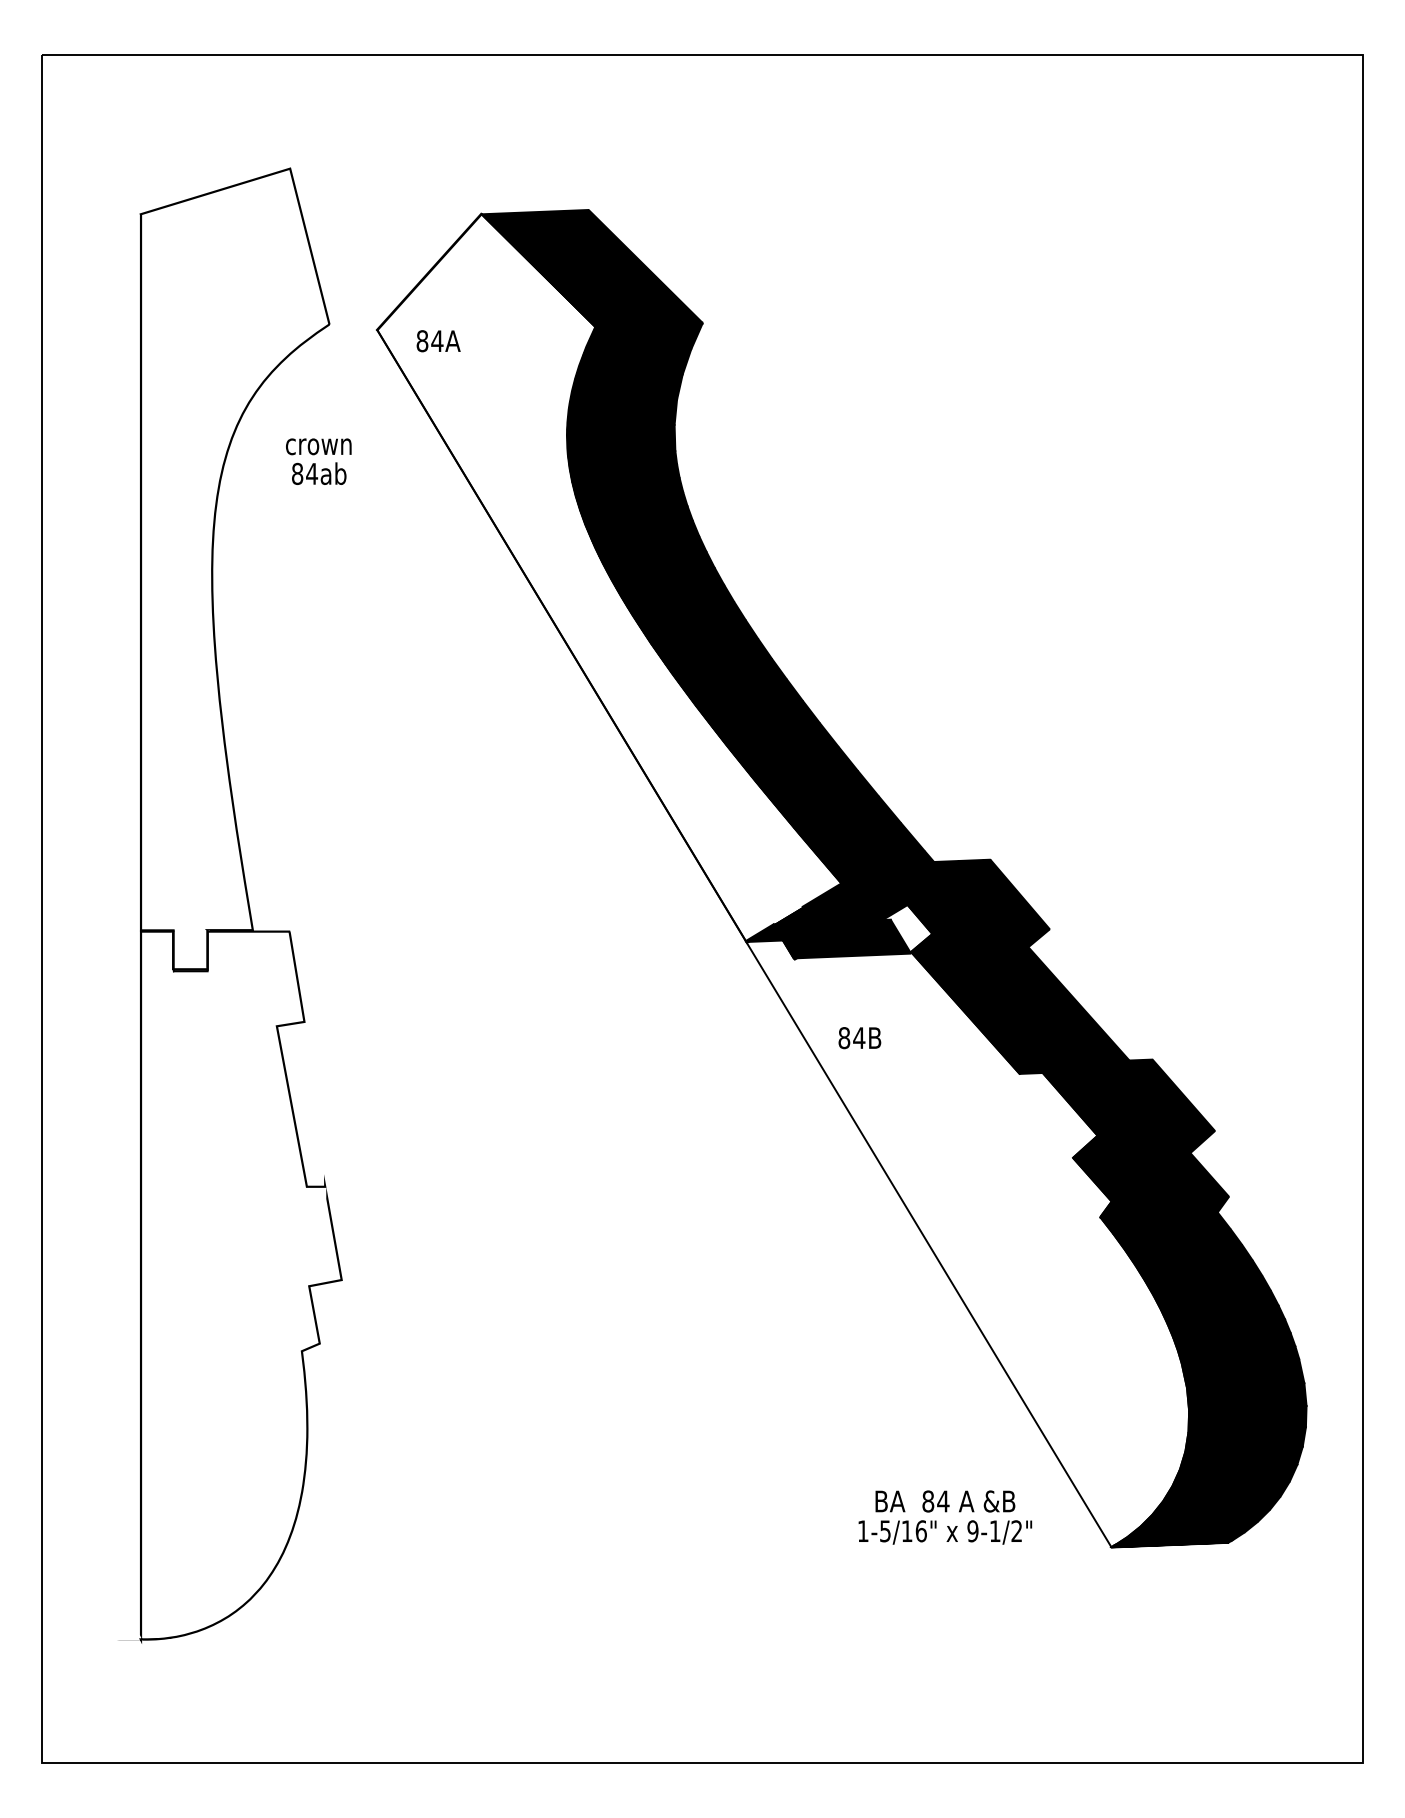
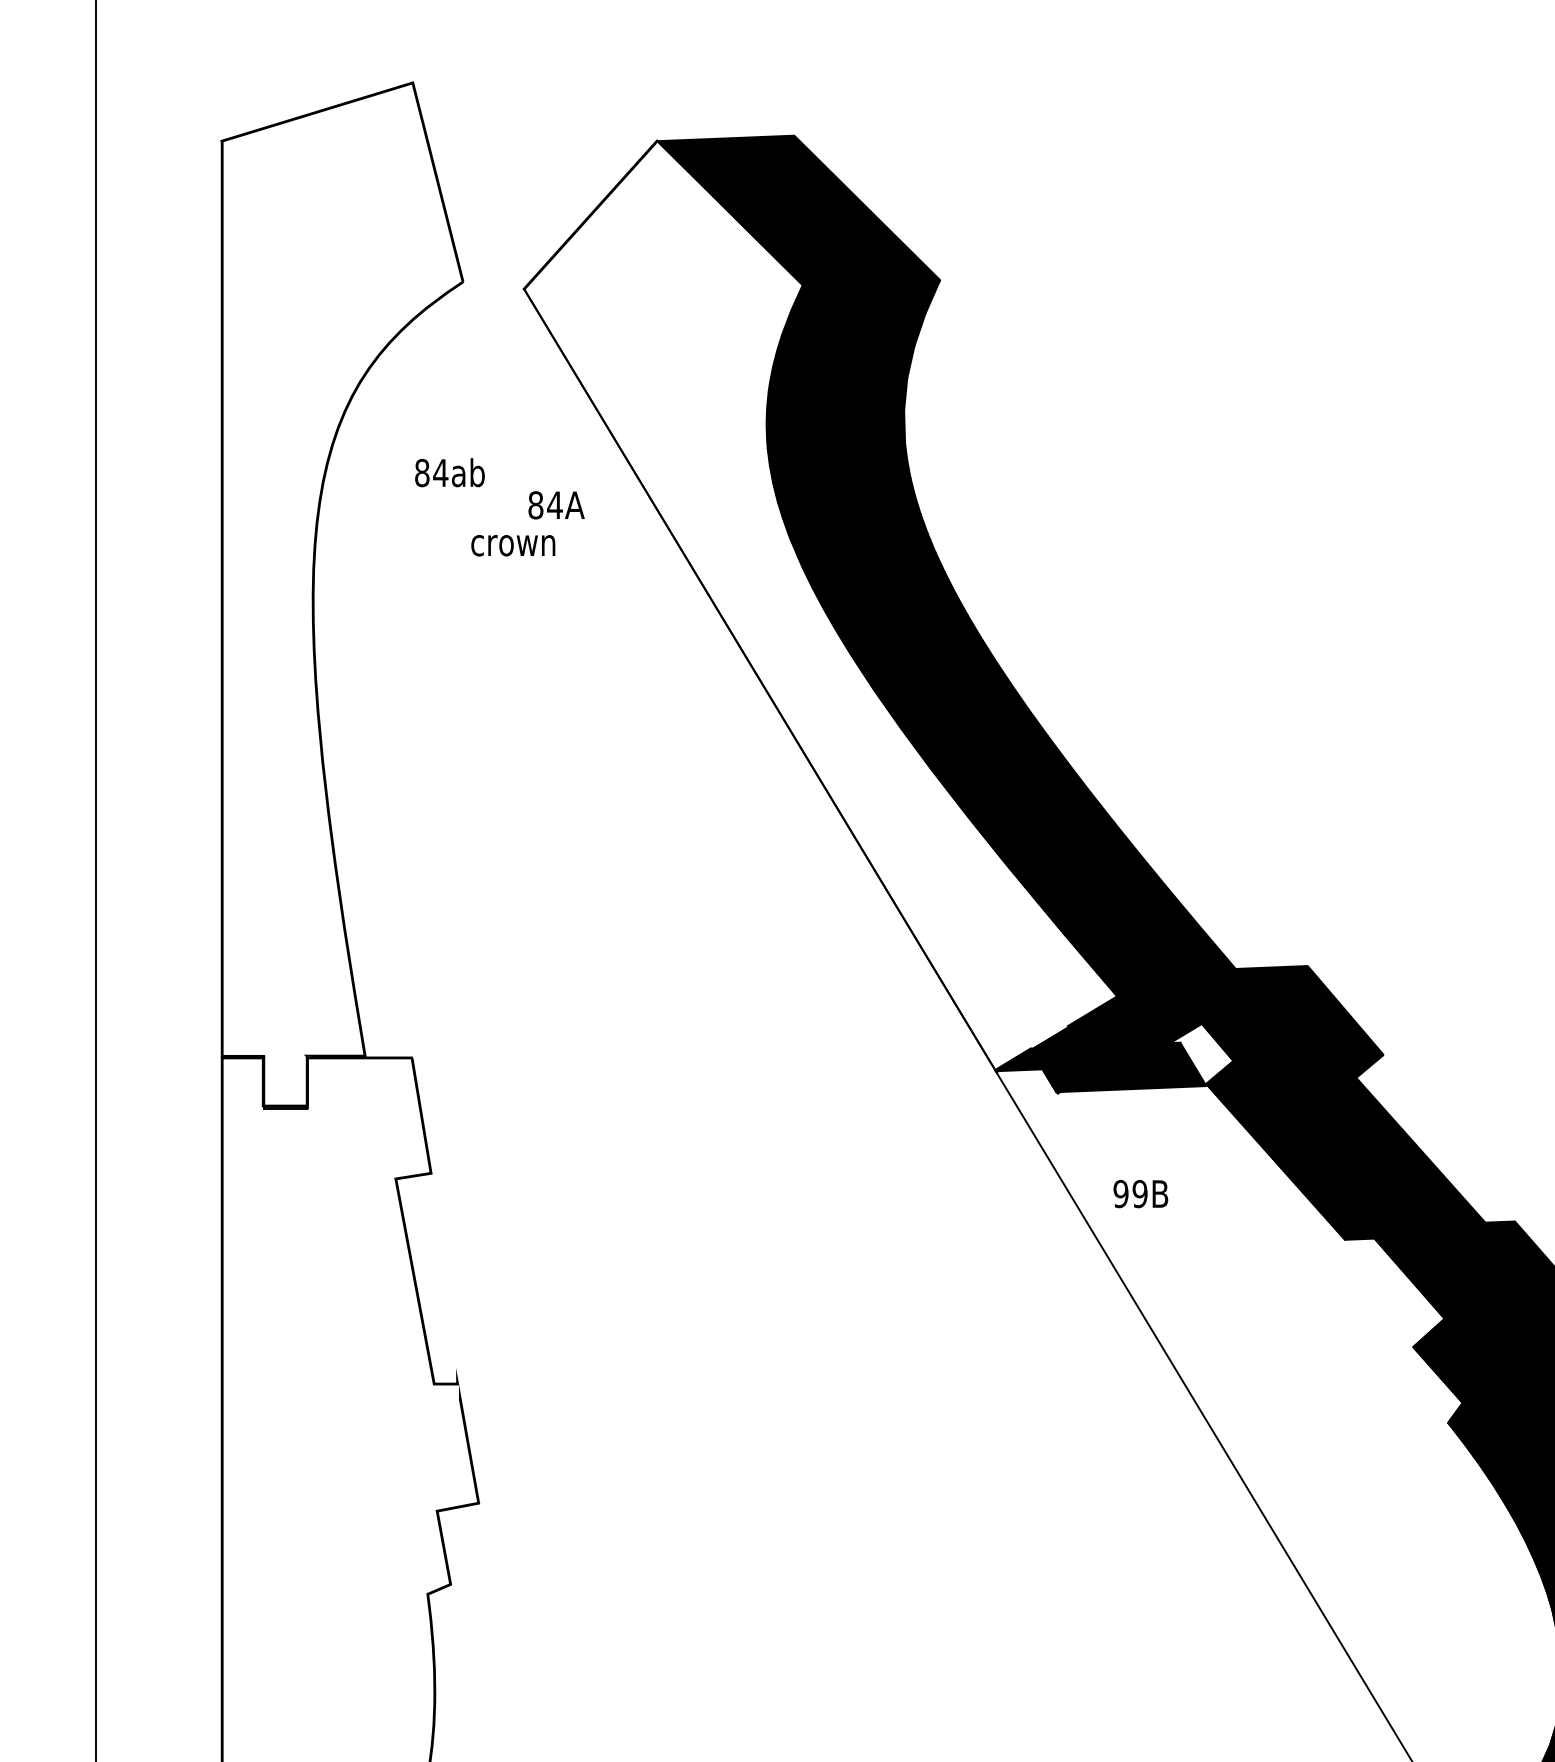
text: (438, 341) -> (556, 505), moved
text: (318, 446) -> (512, 545), moved
text: (851, 1038) -> (1130, 1194), 84B -> 99B

